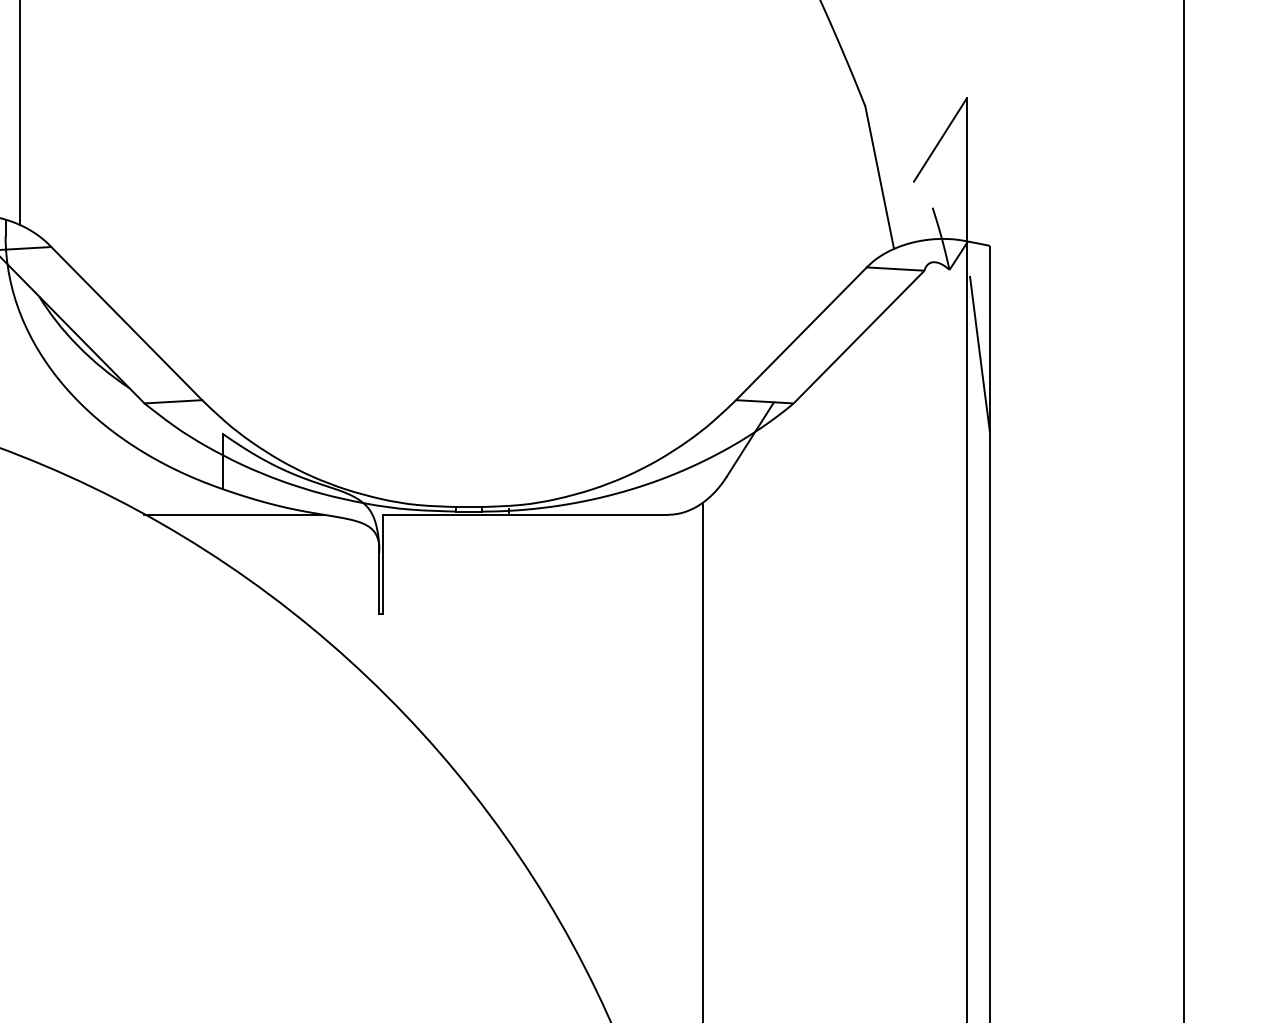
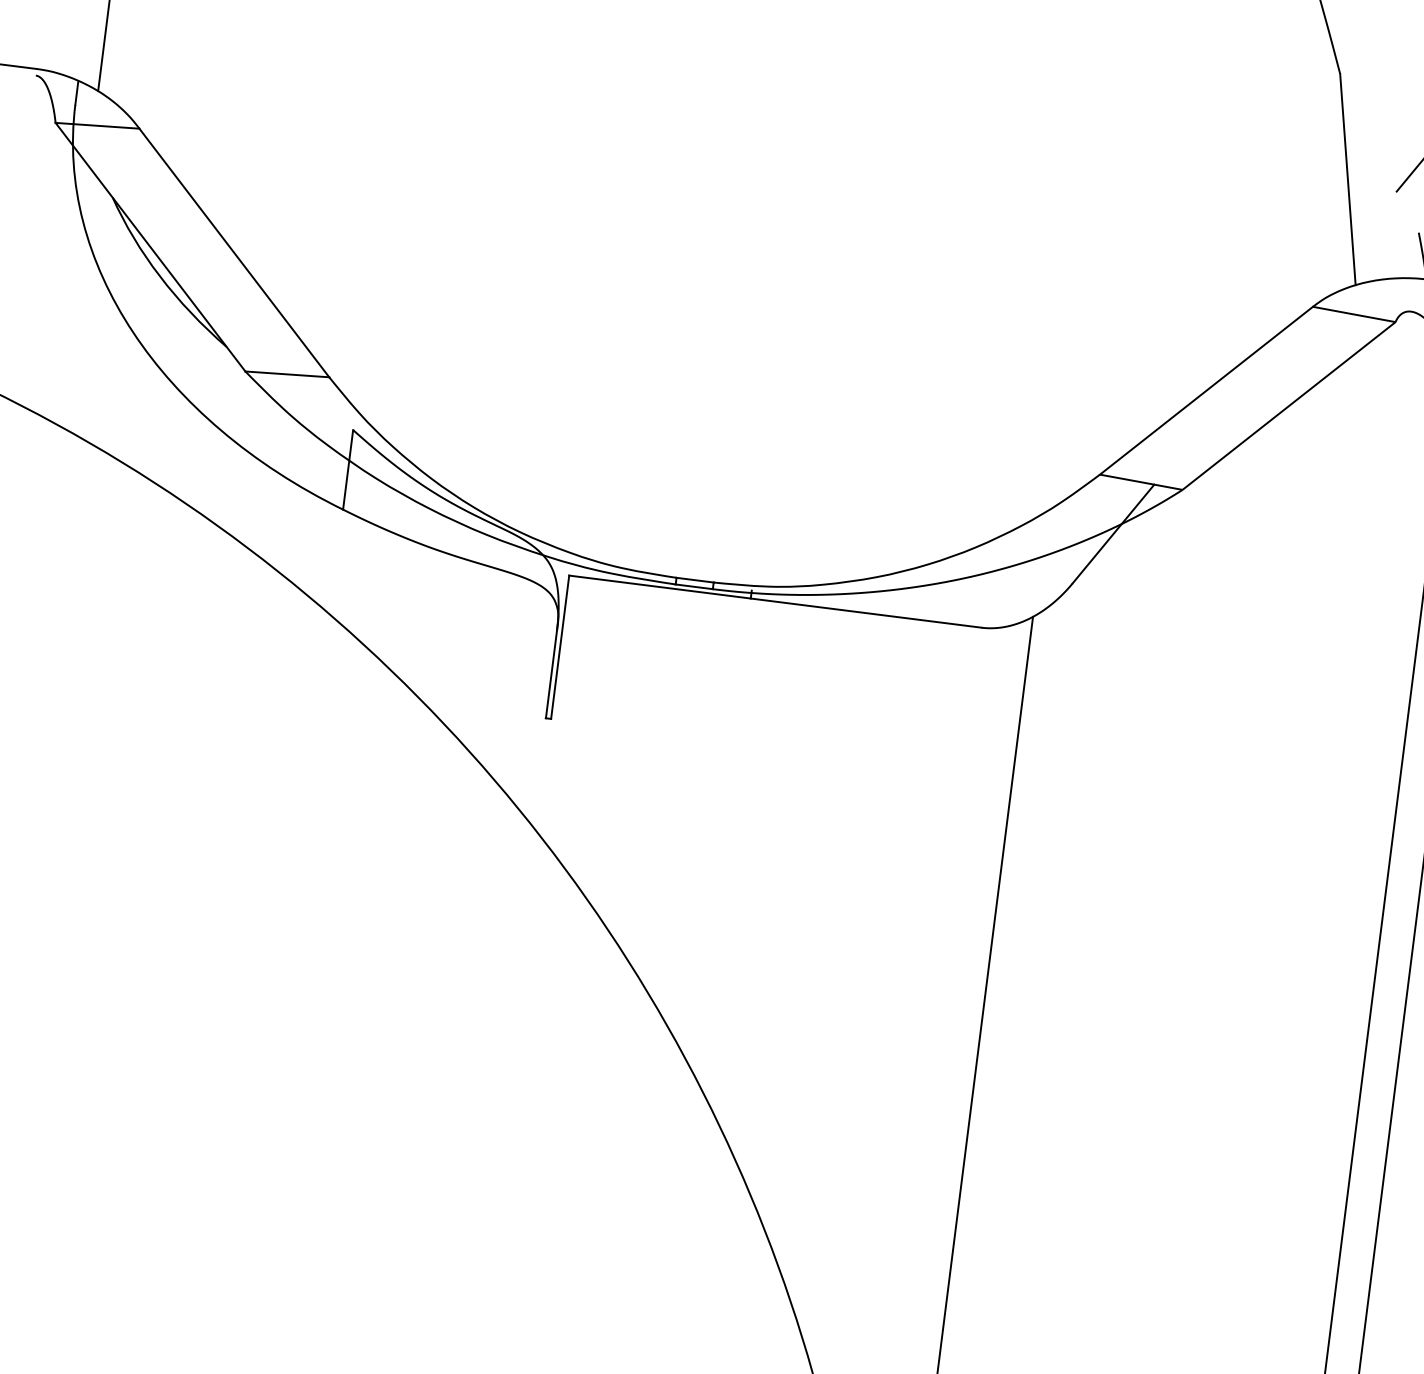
line: (233, 514) -> (353, 548), removed

